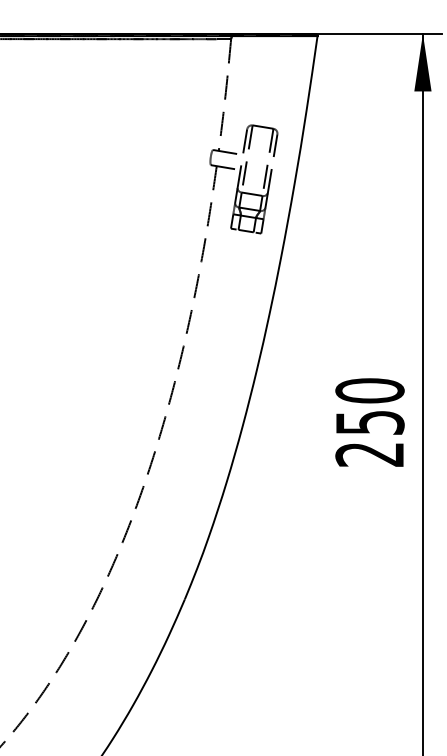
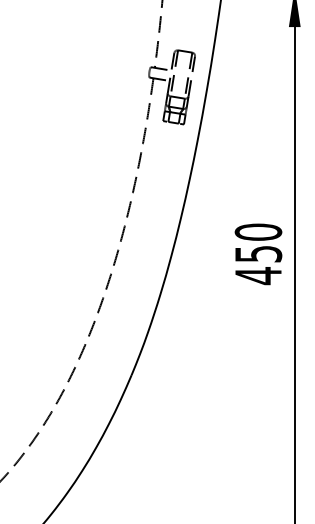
text: (368, 455) -> (257, 276), 250 -> 450

